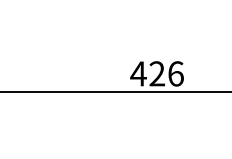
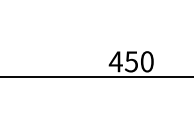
text: (166, 73) -> (139, 61), 426 -> 450

